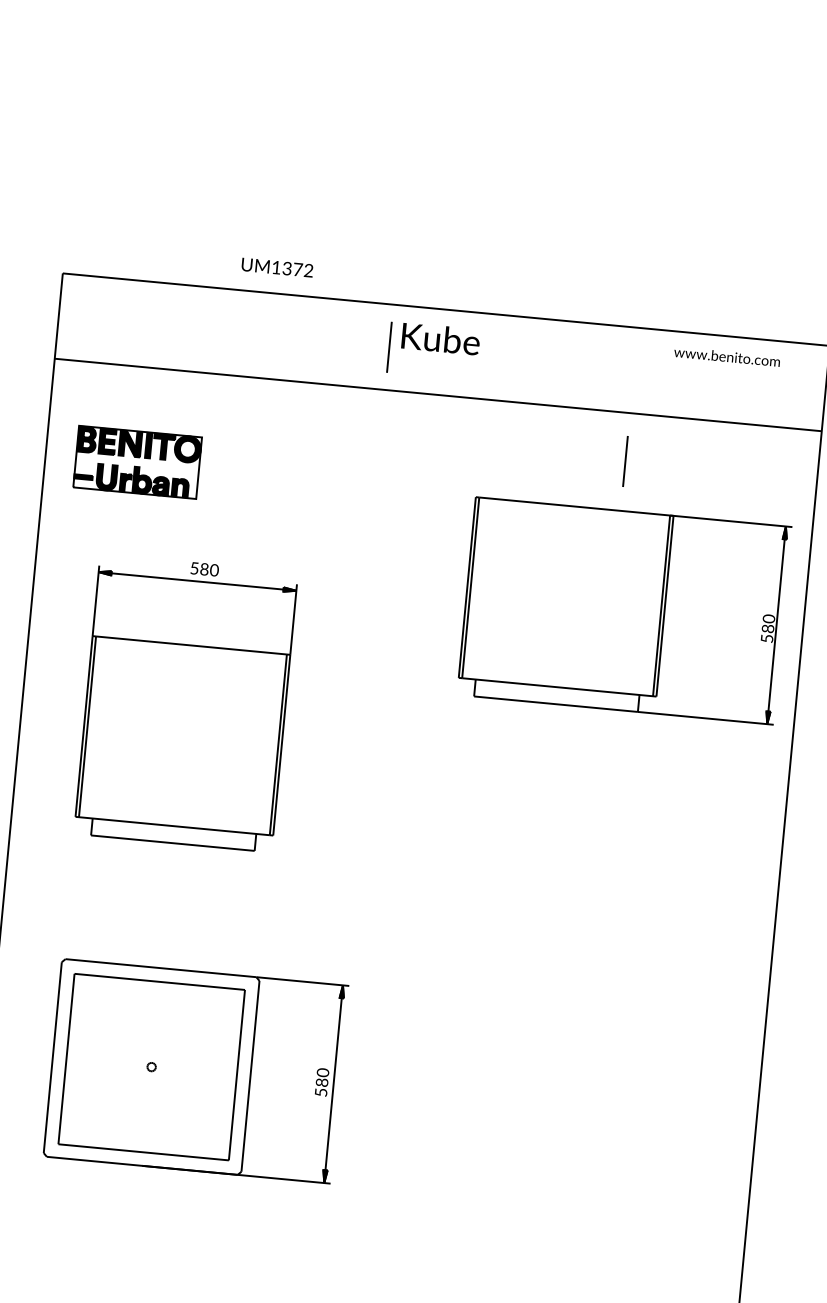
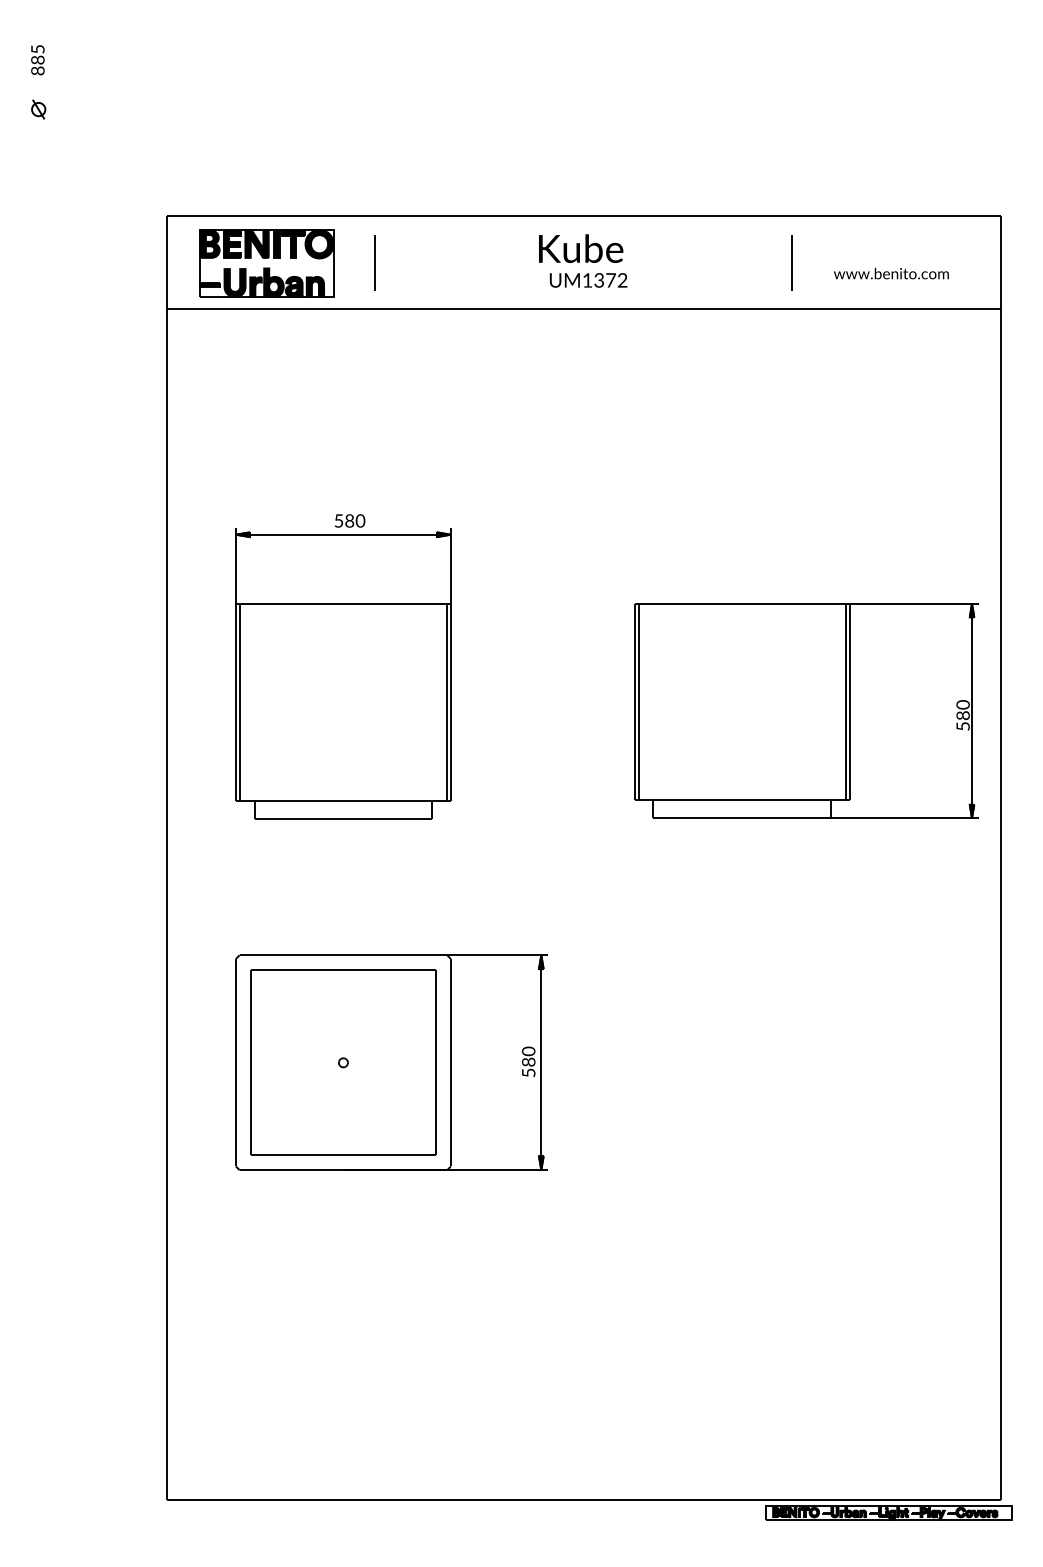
text: (277, 267) -> (588, 280), moved
line: (388, 346) -> (374, 262), moved
text: (727, 356) -> (891, 273), moved
line: (624, 461) -> (791, 262), moved
part: (137, 462) -> (266, 263), moved
part: (624, 610) -> (806, 710), moved

